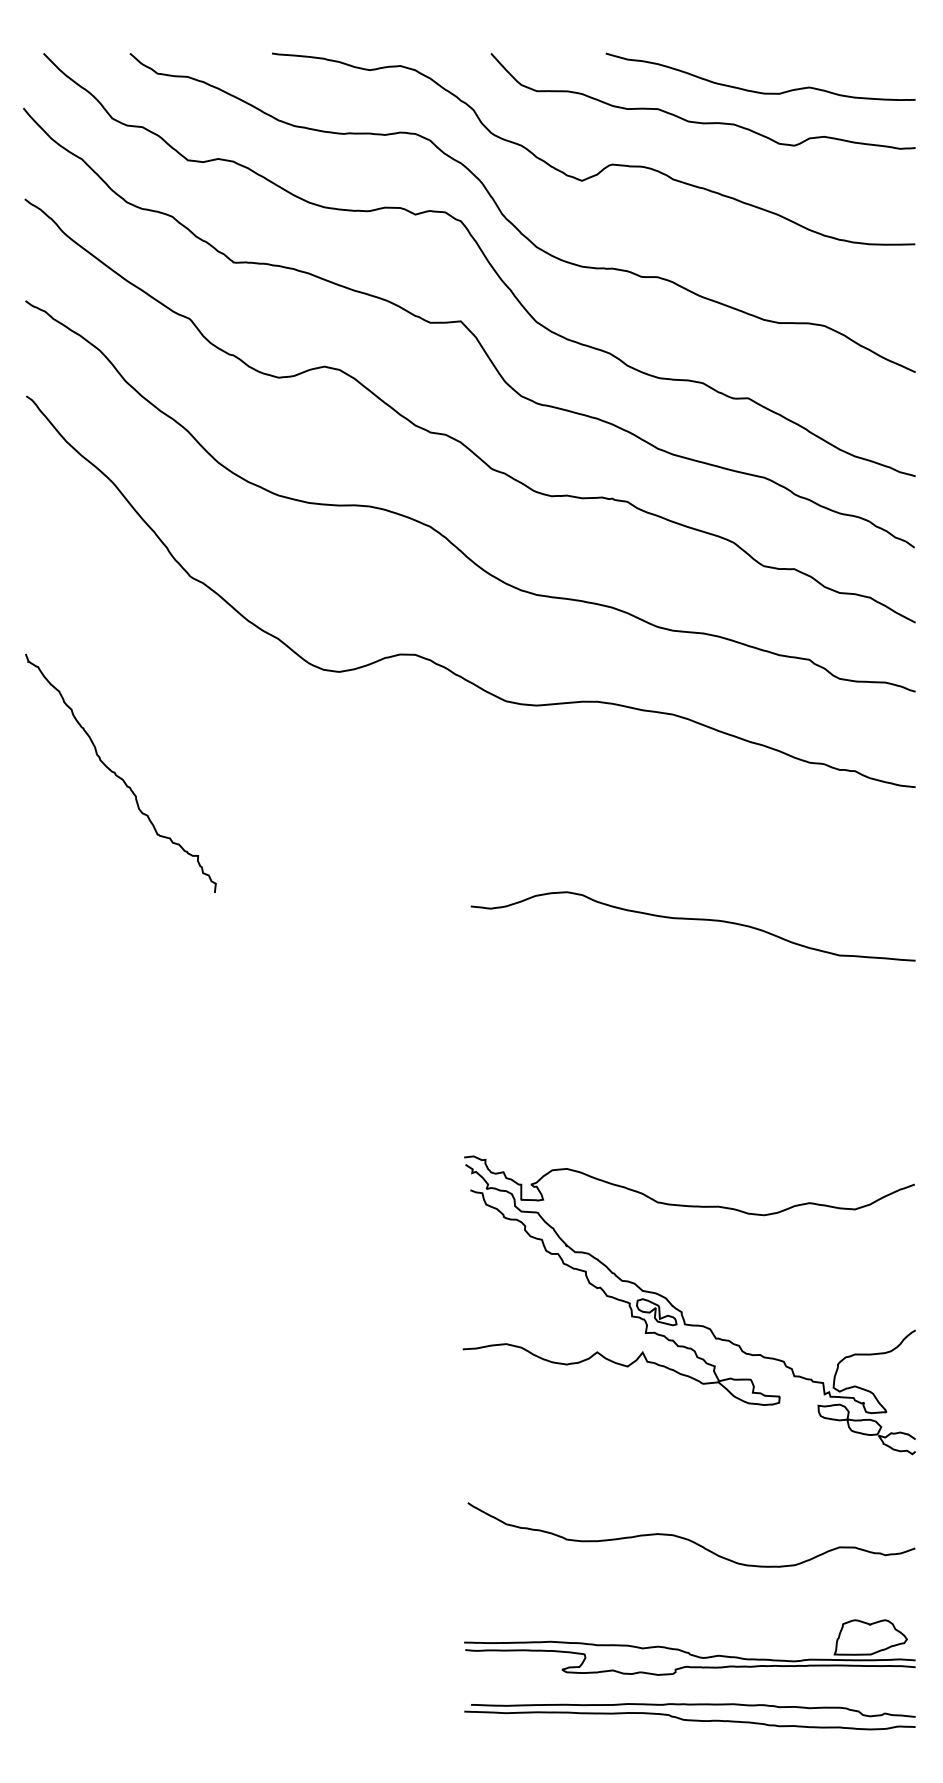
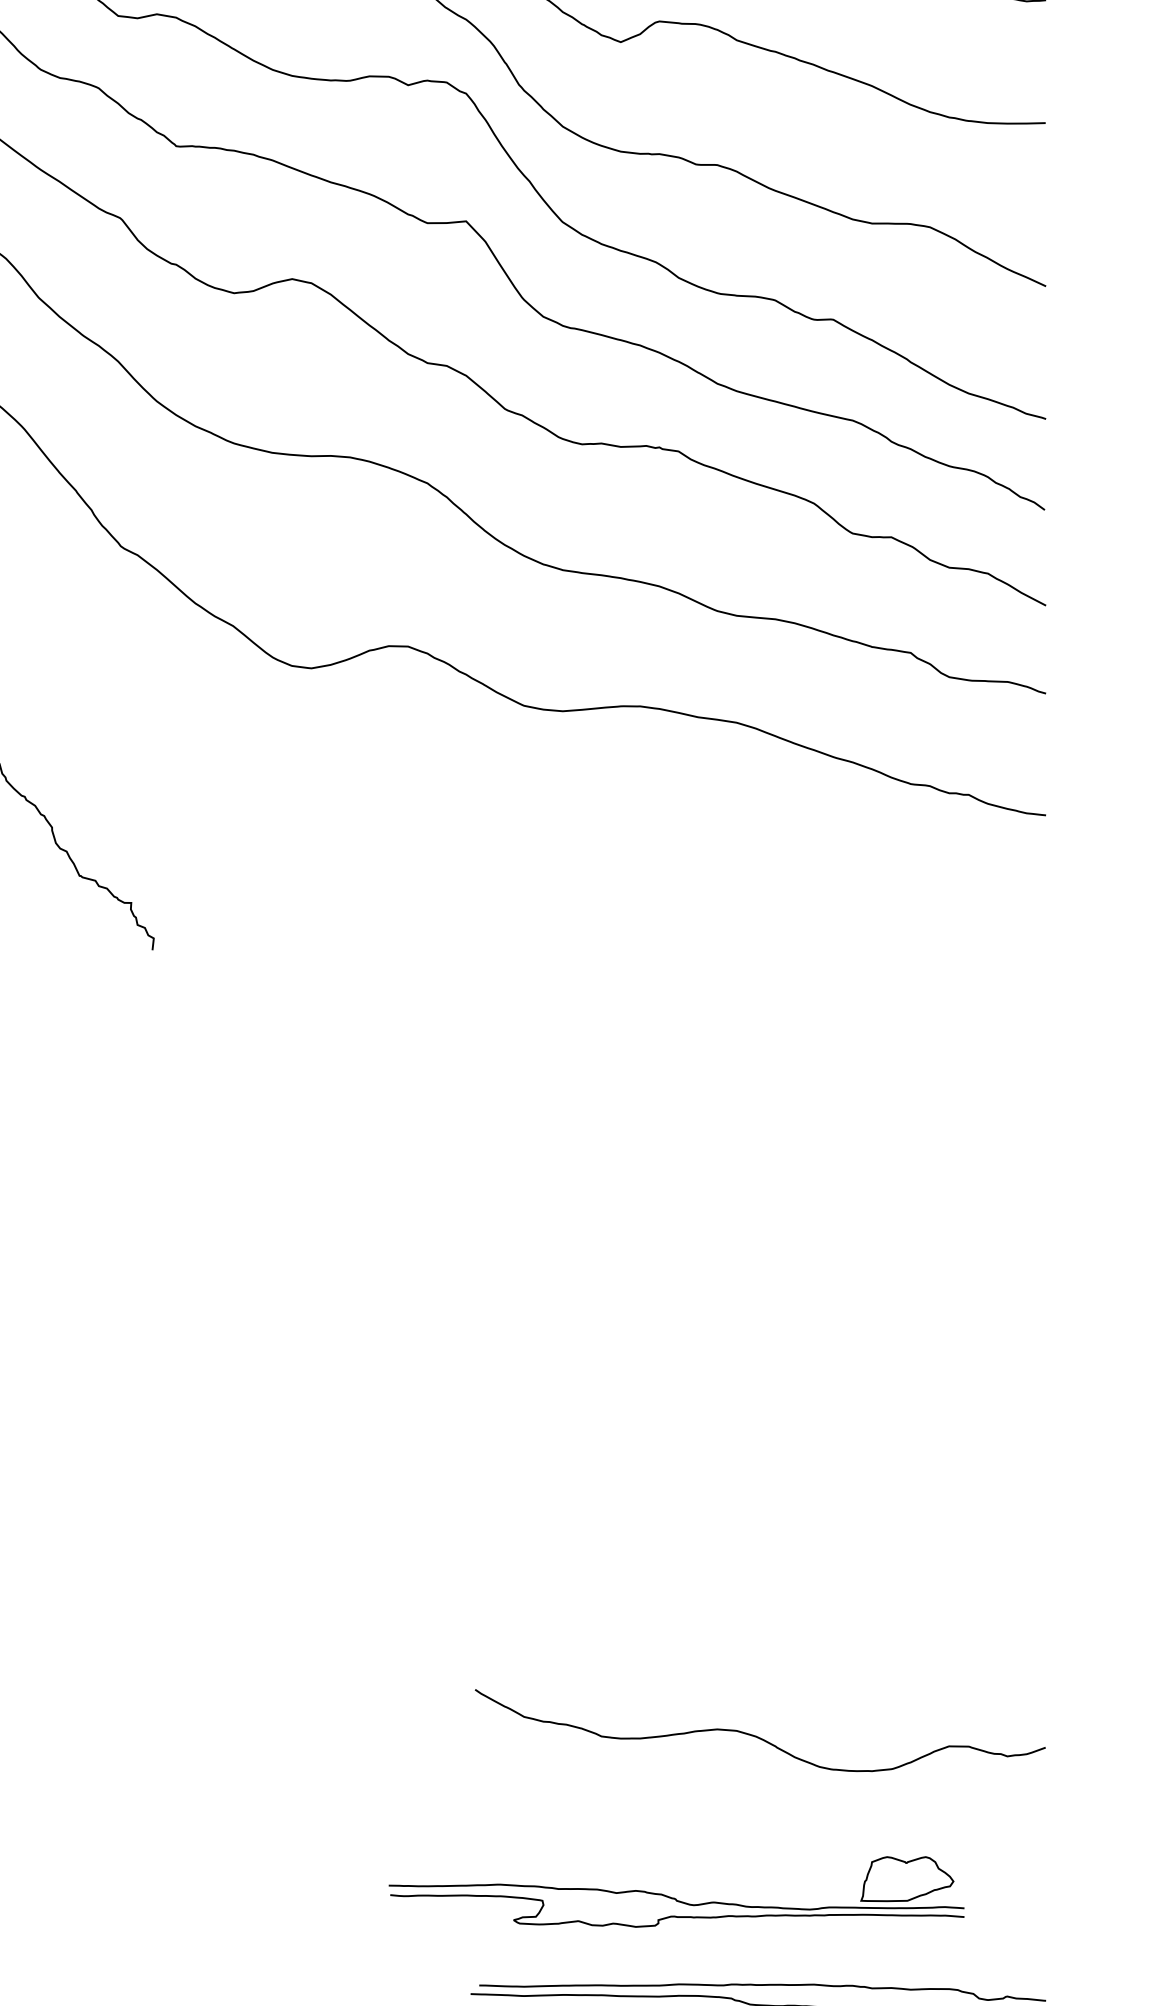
curve: (694, 920) -> (764, 985), removed
part: (682, 1311) -> (748, 1483), removed
curve: (688, 1538) -> (756, 1735), moved
part: (689, 1647) -> (676, 1891), moved

